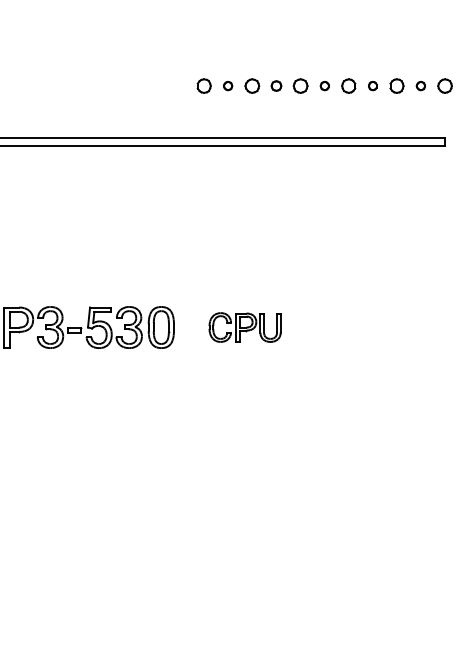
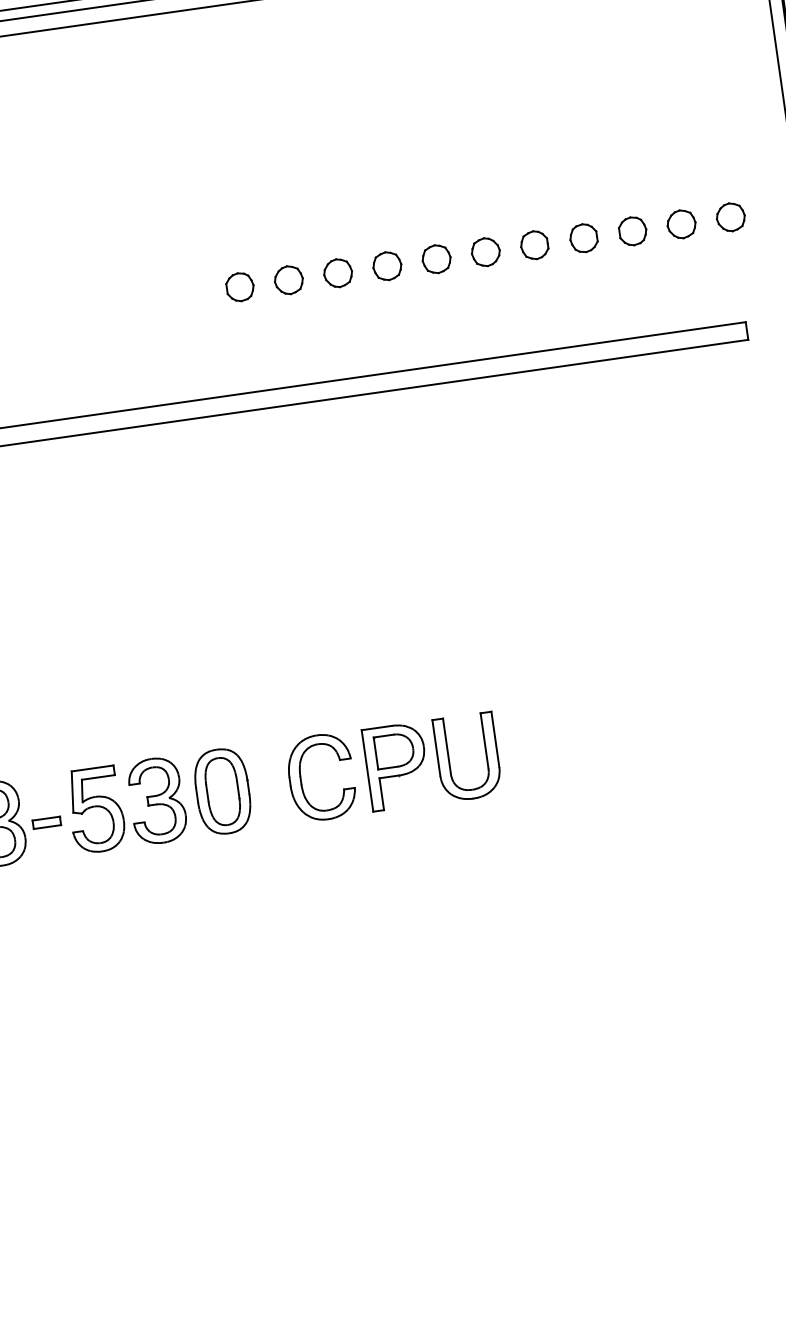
part: (227, 85) -> (287, 279), size x1.67
part: (276, 85) -> (387, 265), size x1.43
part: (324, 85) -> (485, 251), size x1.67
part: (372, 85) -> (582, 237), size x1.67
part: (420, 85) -> (680, 223), size x1.67
part: (244, 327) -> (392, 767), size x1.43

